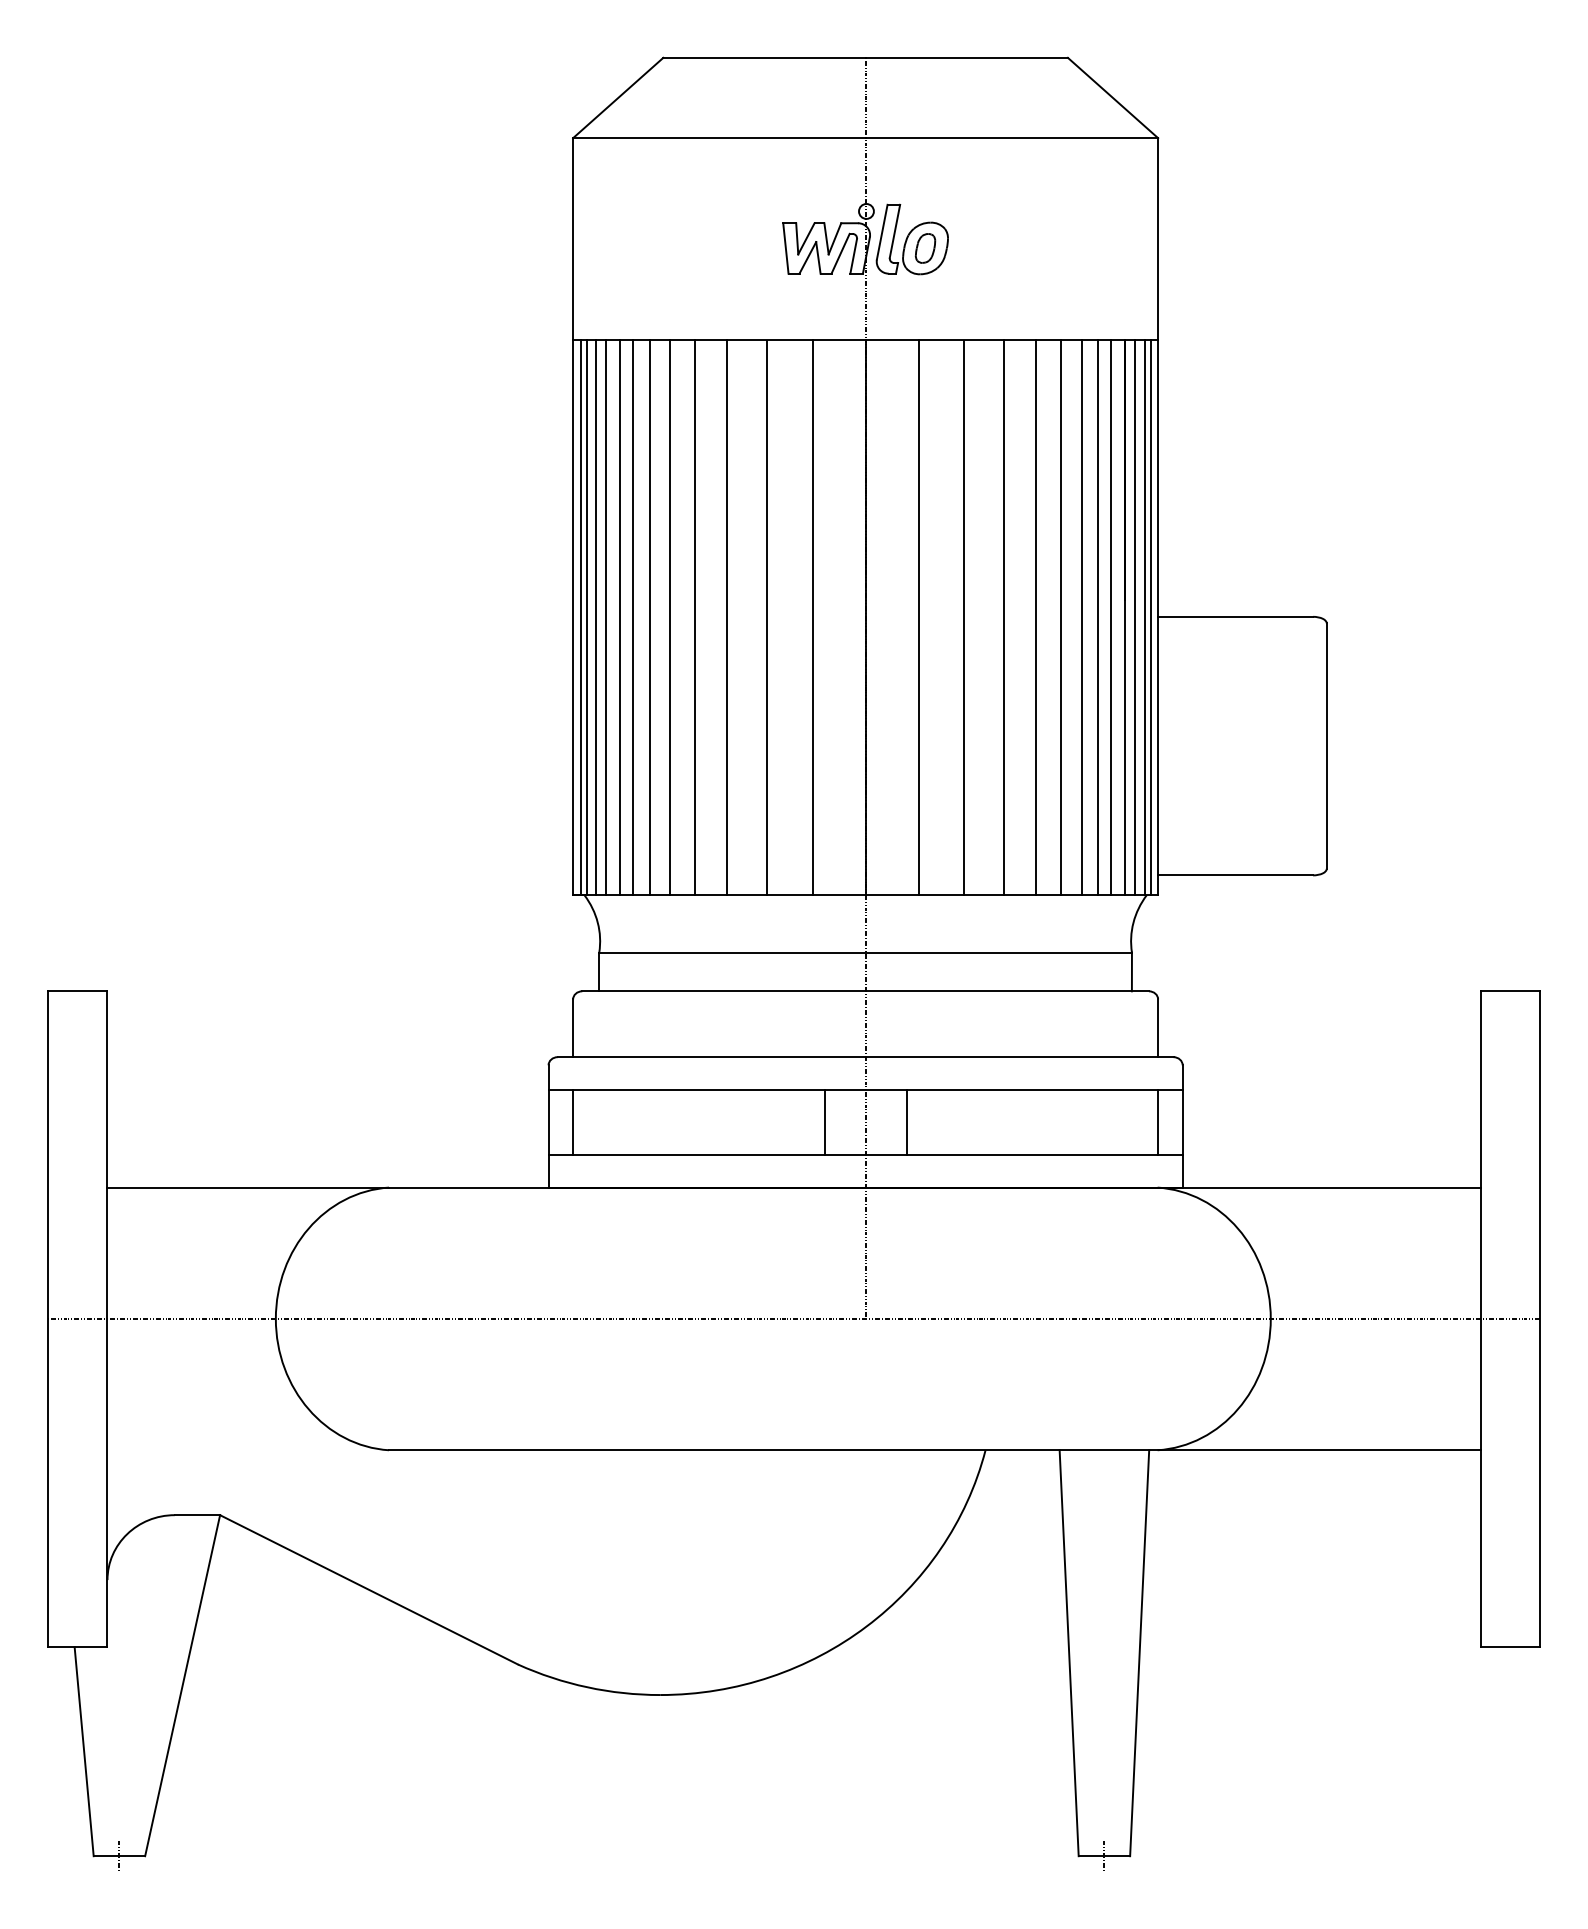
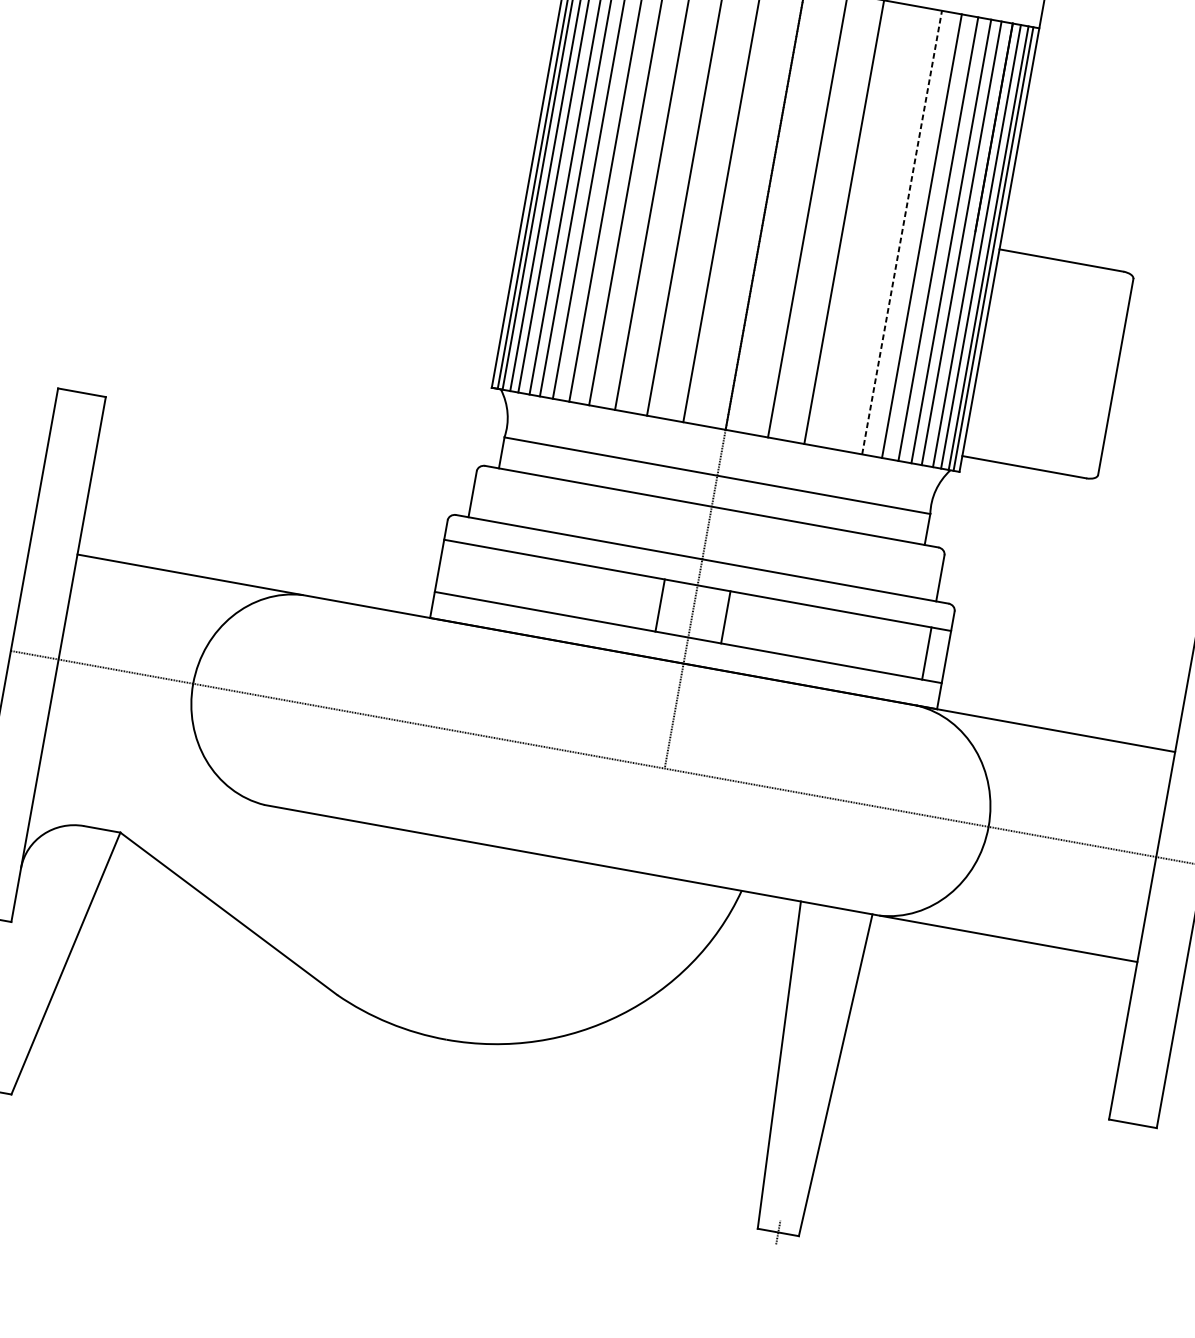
line: (1003, 617) -> (875, 227), removed
line: (1036, 617) -> (902, 232), solid -> dashed
line: (573, 1121) -> (459, 568), removed

